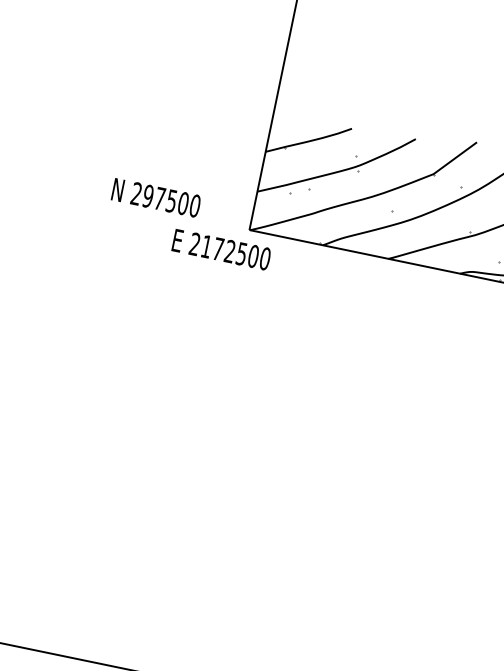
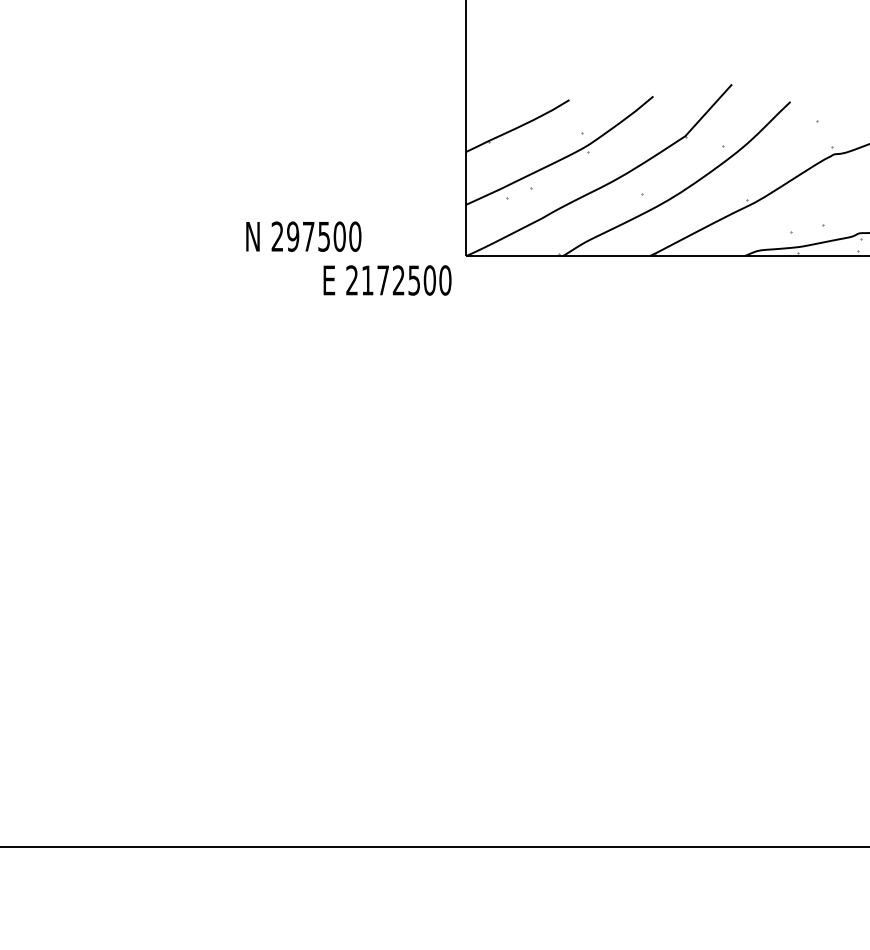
text: (156, 197) -> (303, 236), moved
text: (221, 249) -> (387, 280), moved

